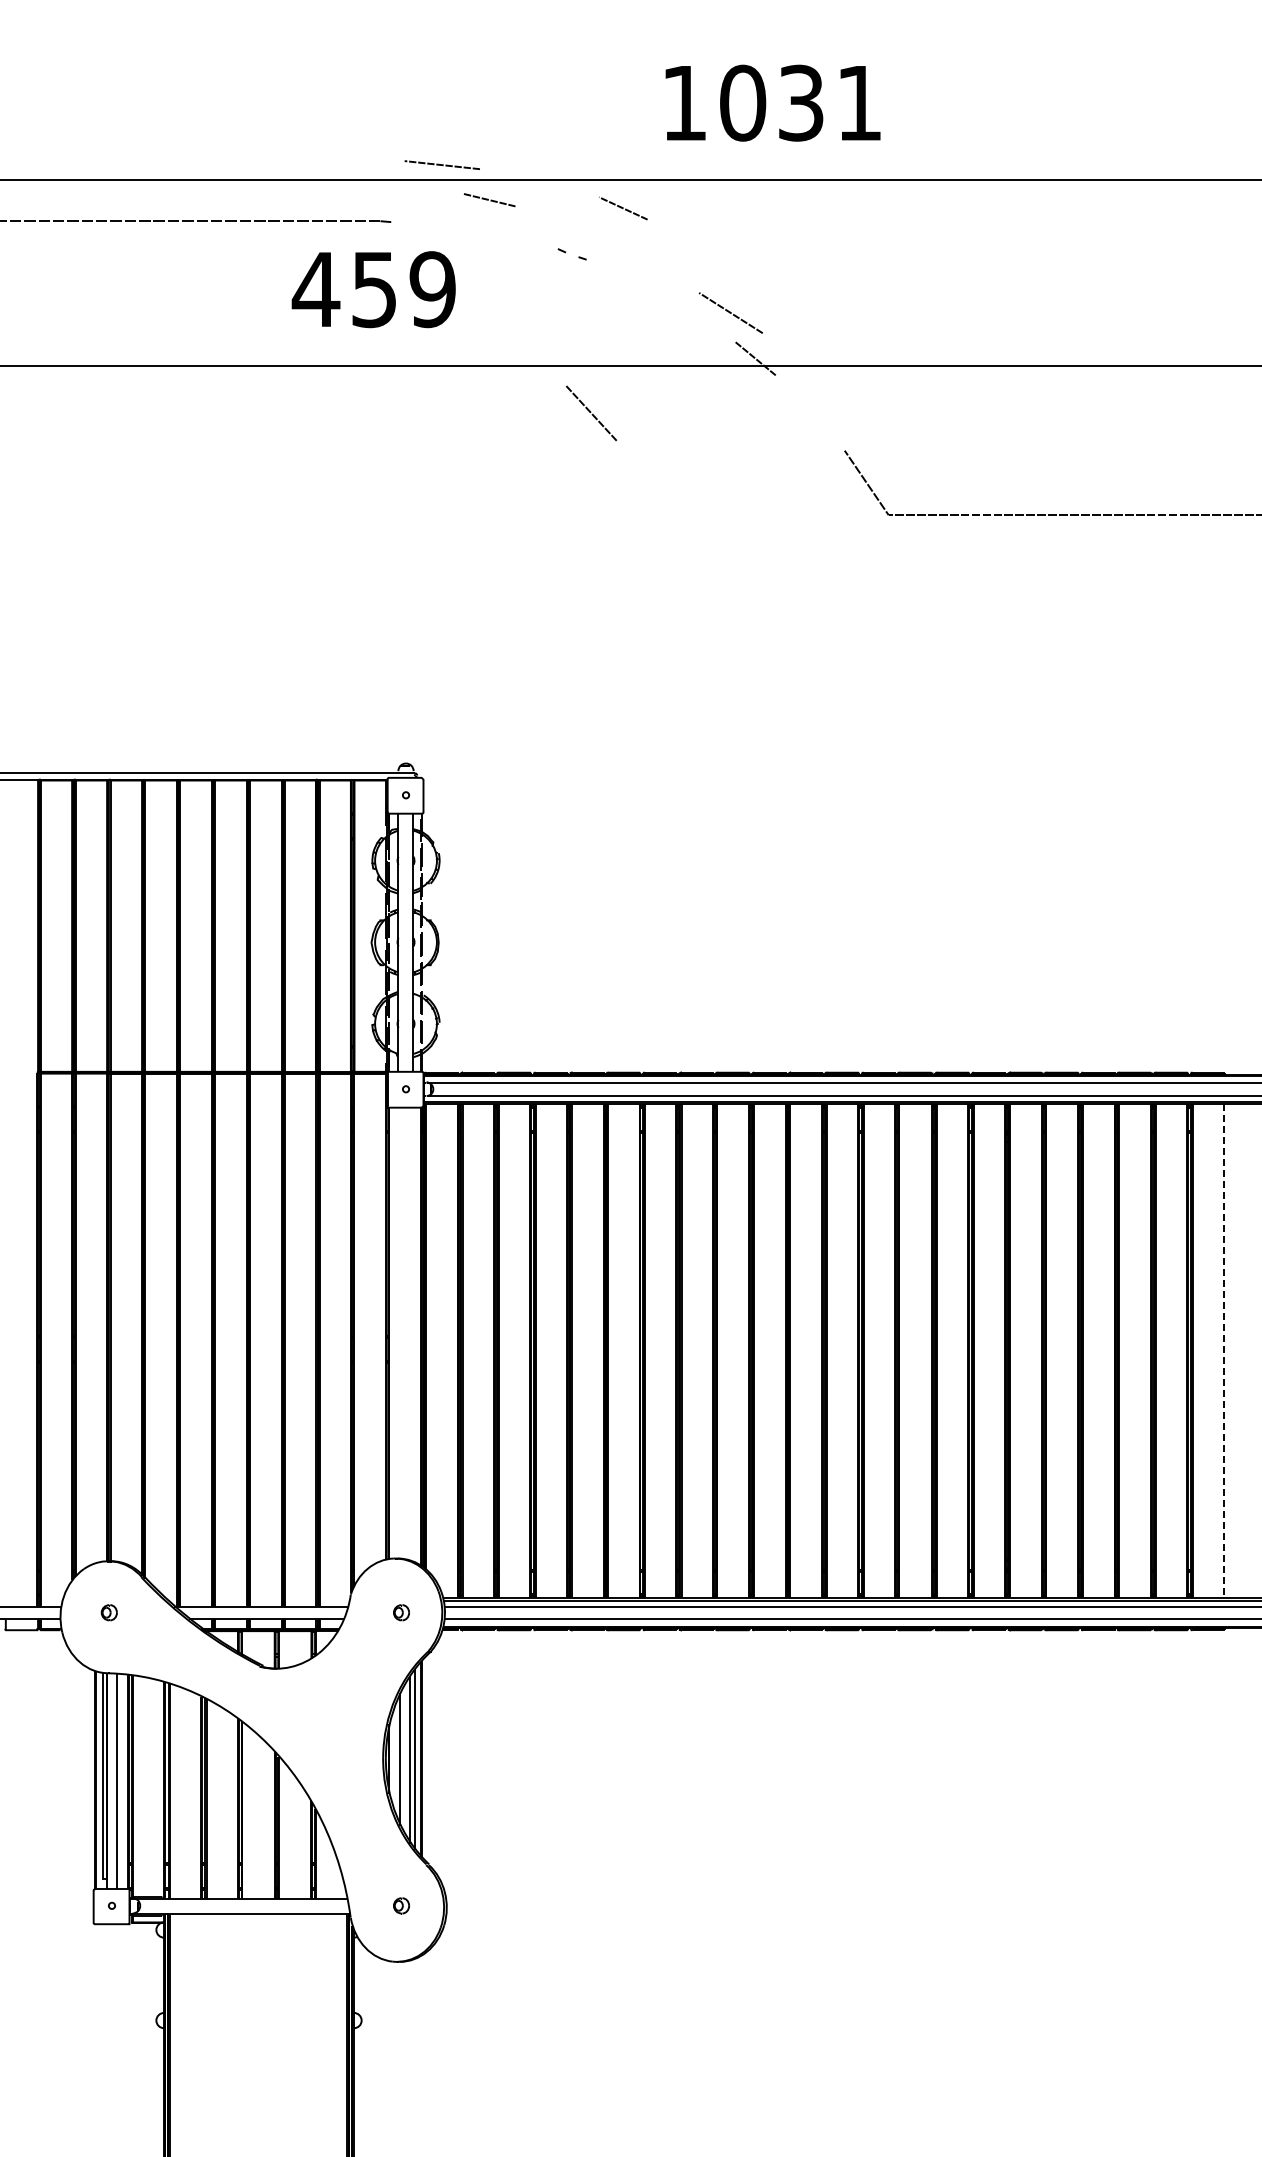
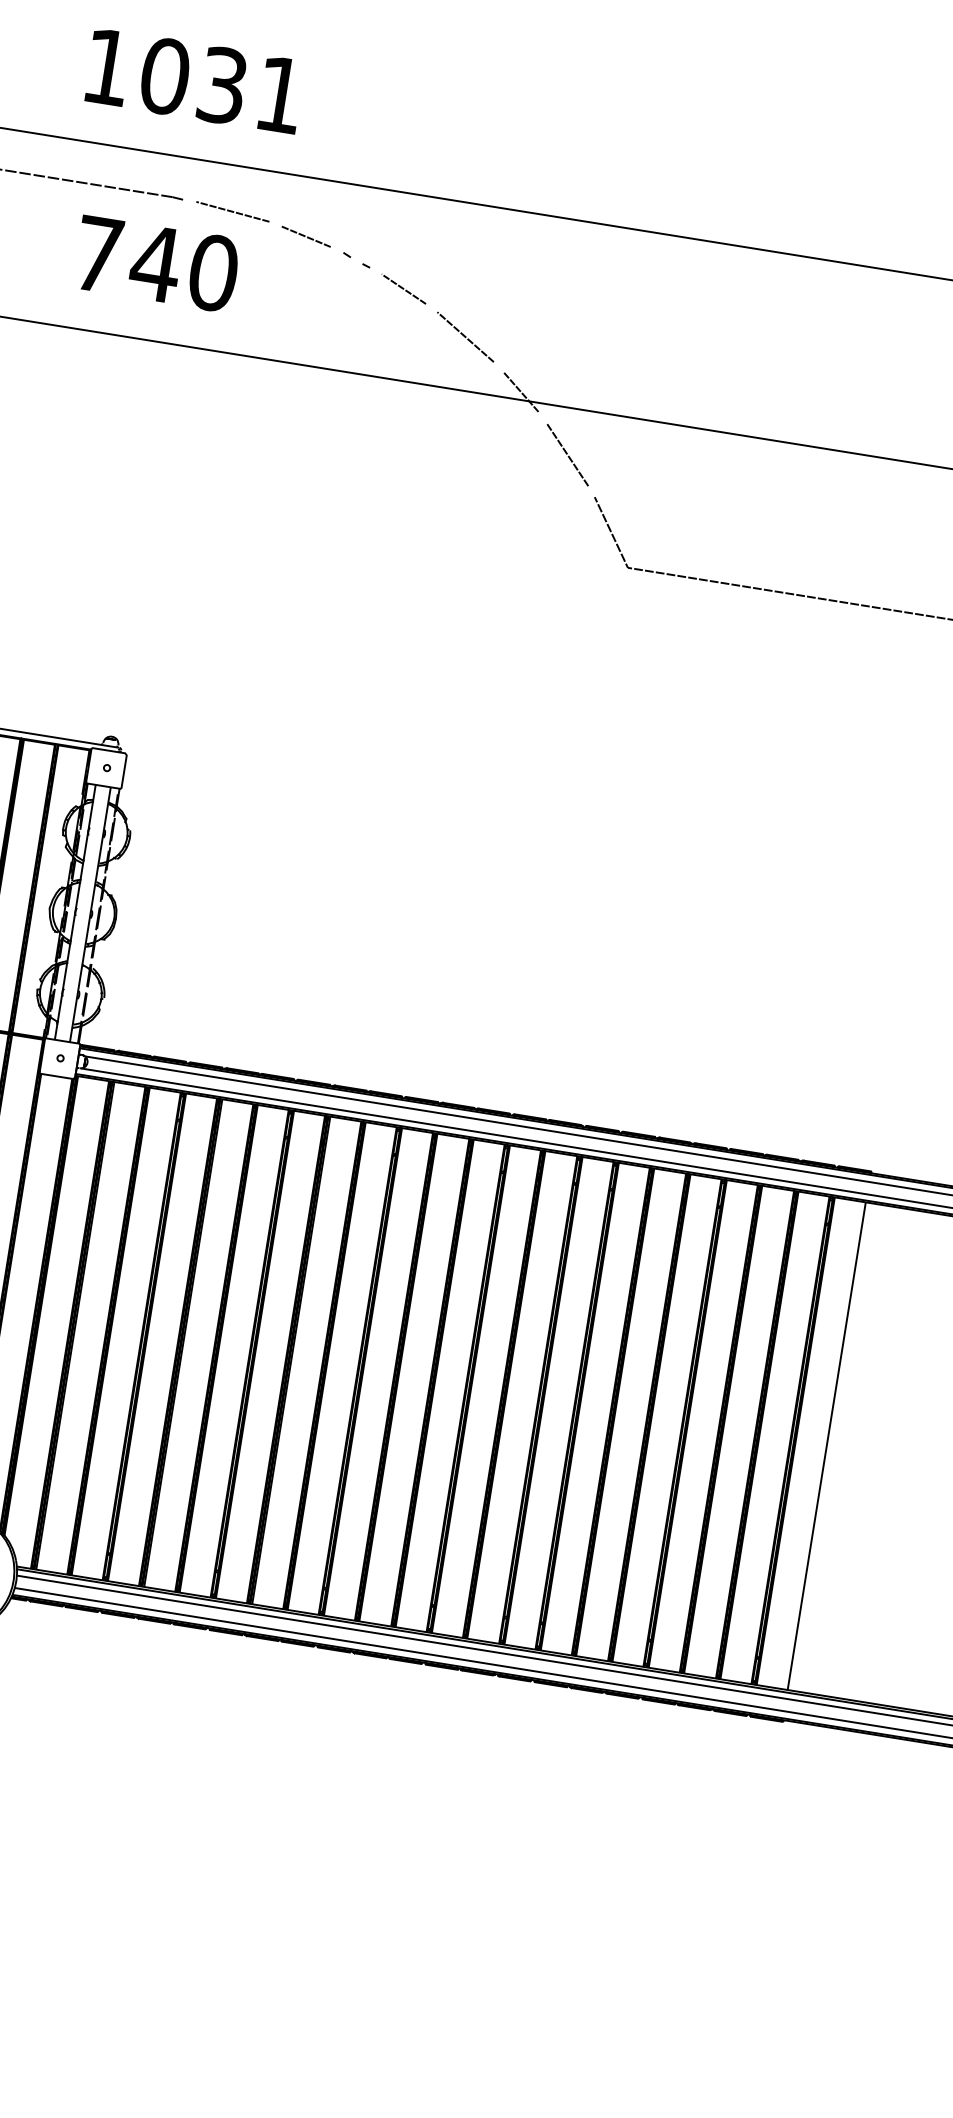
text: (772, 102) -> (194, 80), moved
line: (441, 164) -> (232, 211), moved
line: (488, 200) -> (305, 236), moved
line: (623, 208) -> (403, 289), moved
text: (373, 289) -> (154, 263), 459 -> 740
line: (730, 312) -> (465, 336), moved
line: (591, 412) -> (567, 454), moved
line: (1223, 1351) -> (826, 1446), dashed -> solid

